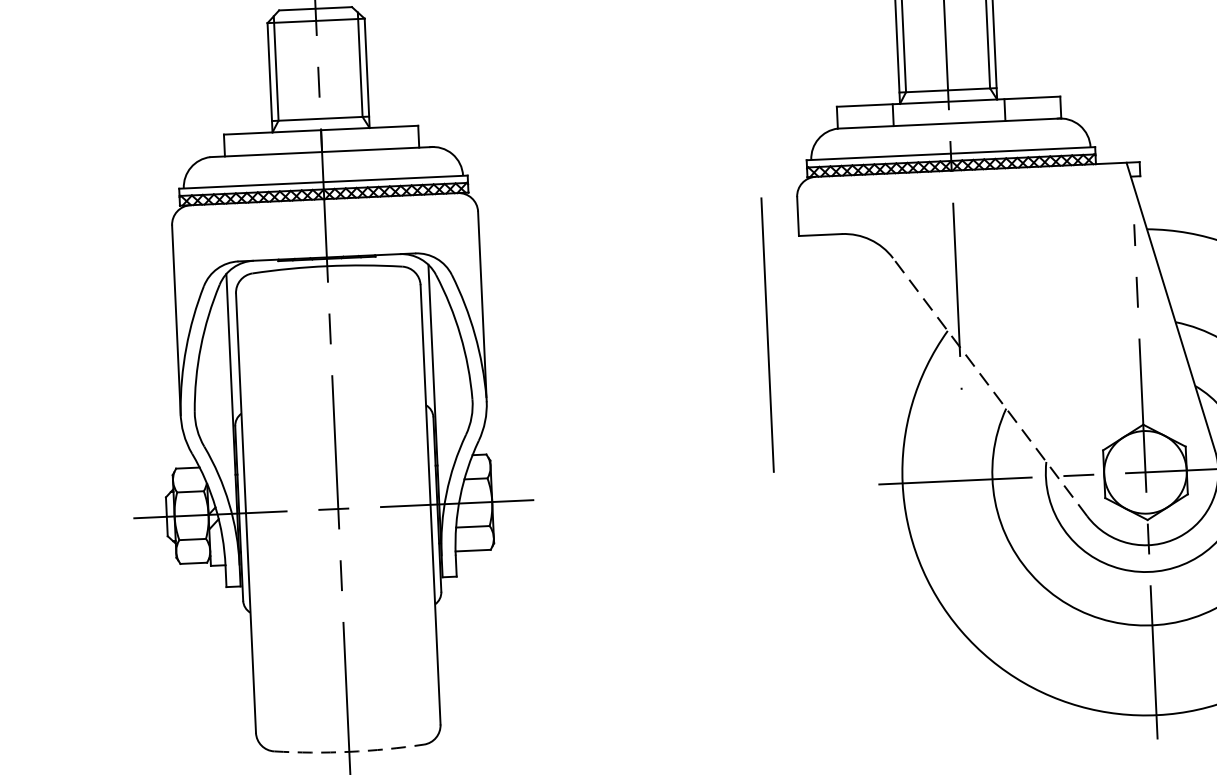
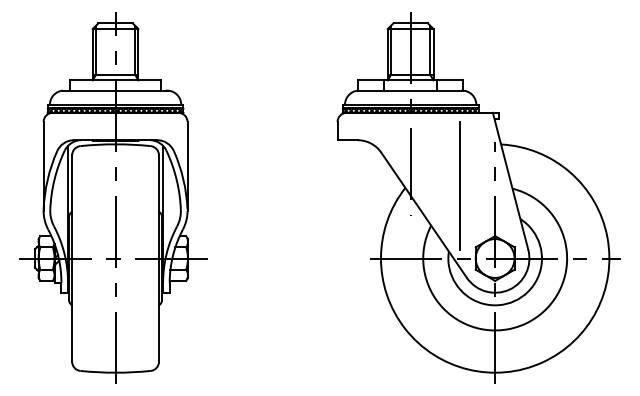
line: (766, 333) -> (459, 185), moved
line: (991, 387) -> (424, 215), dashed -> solid
arc: (349, 751) -> (115, 372), dashed -> solid

